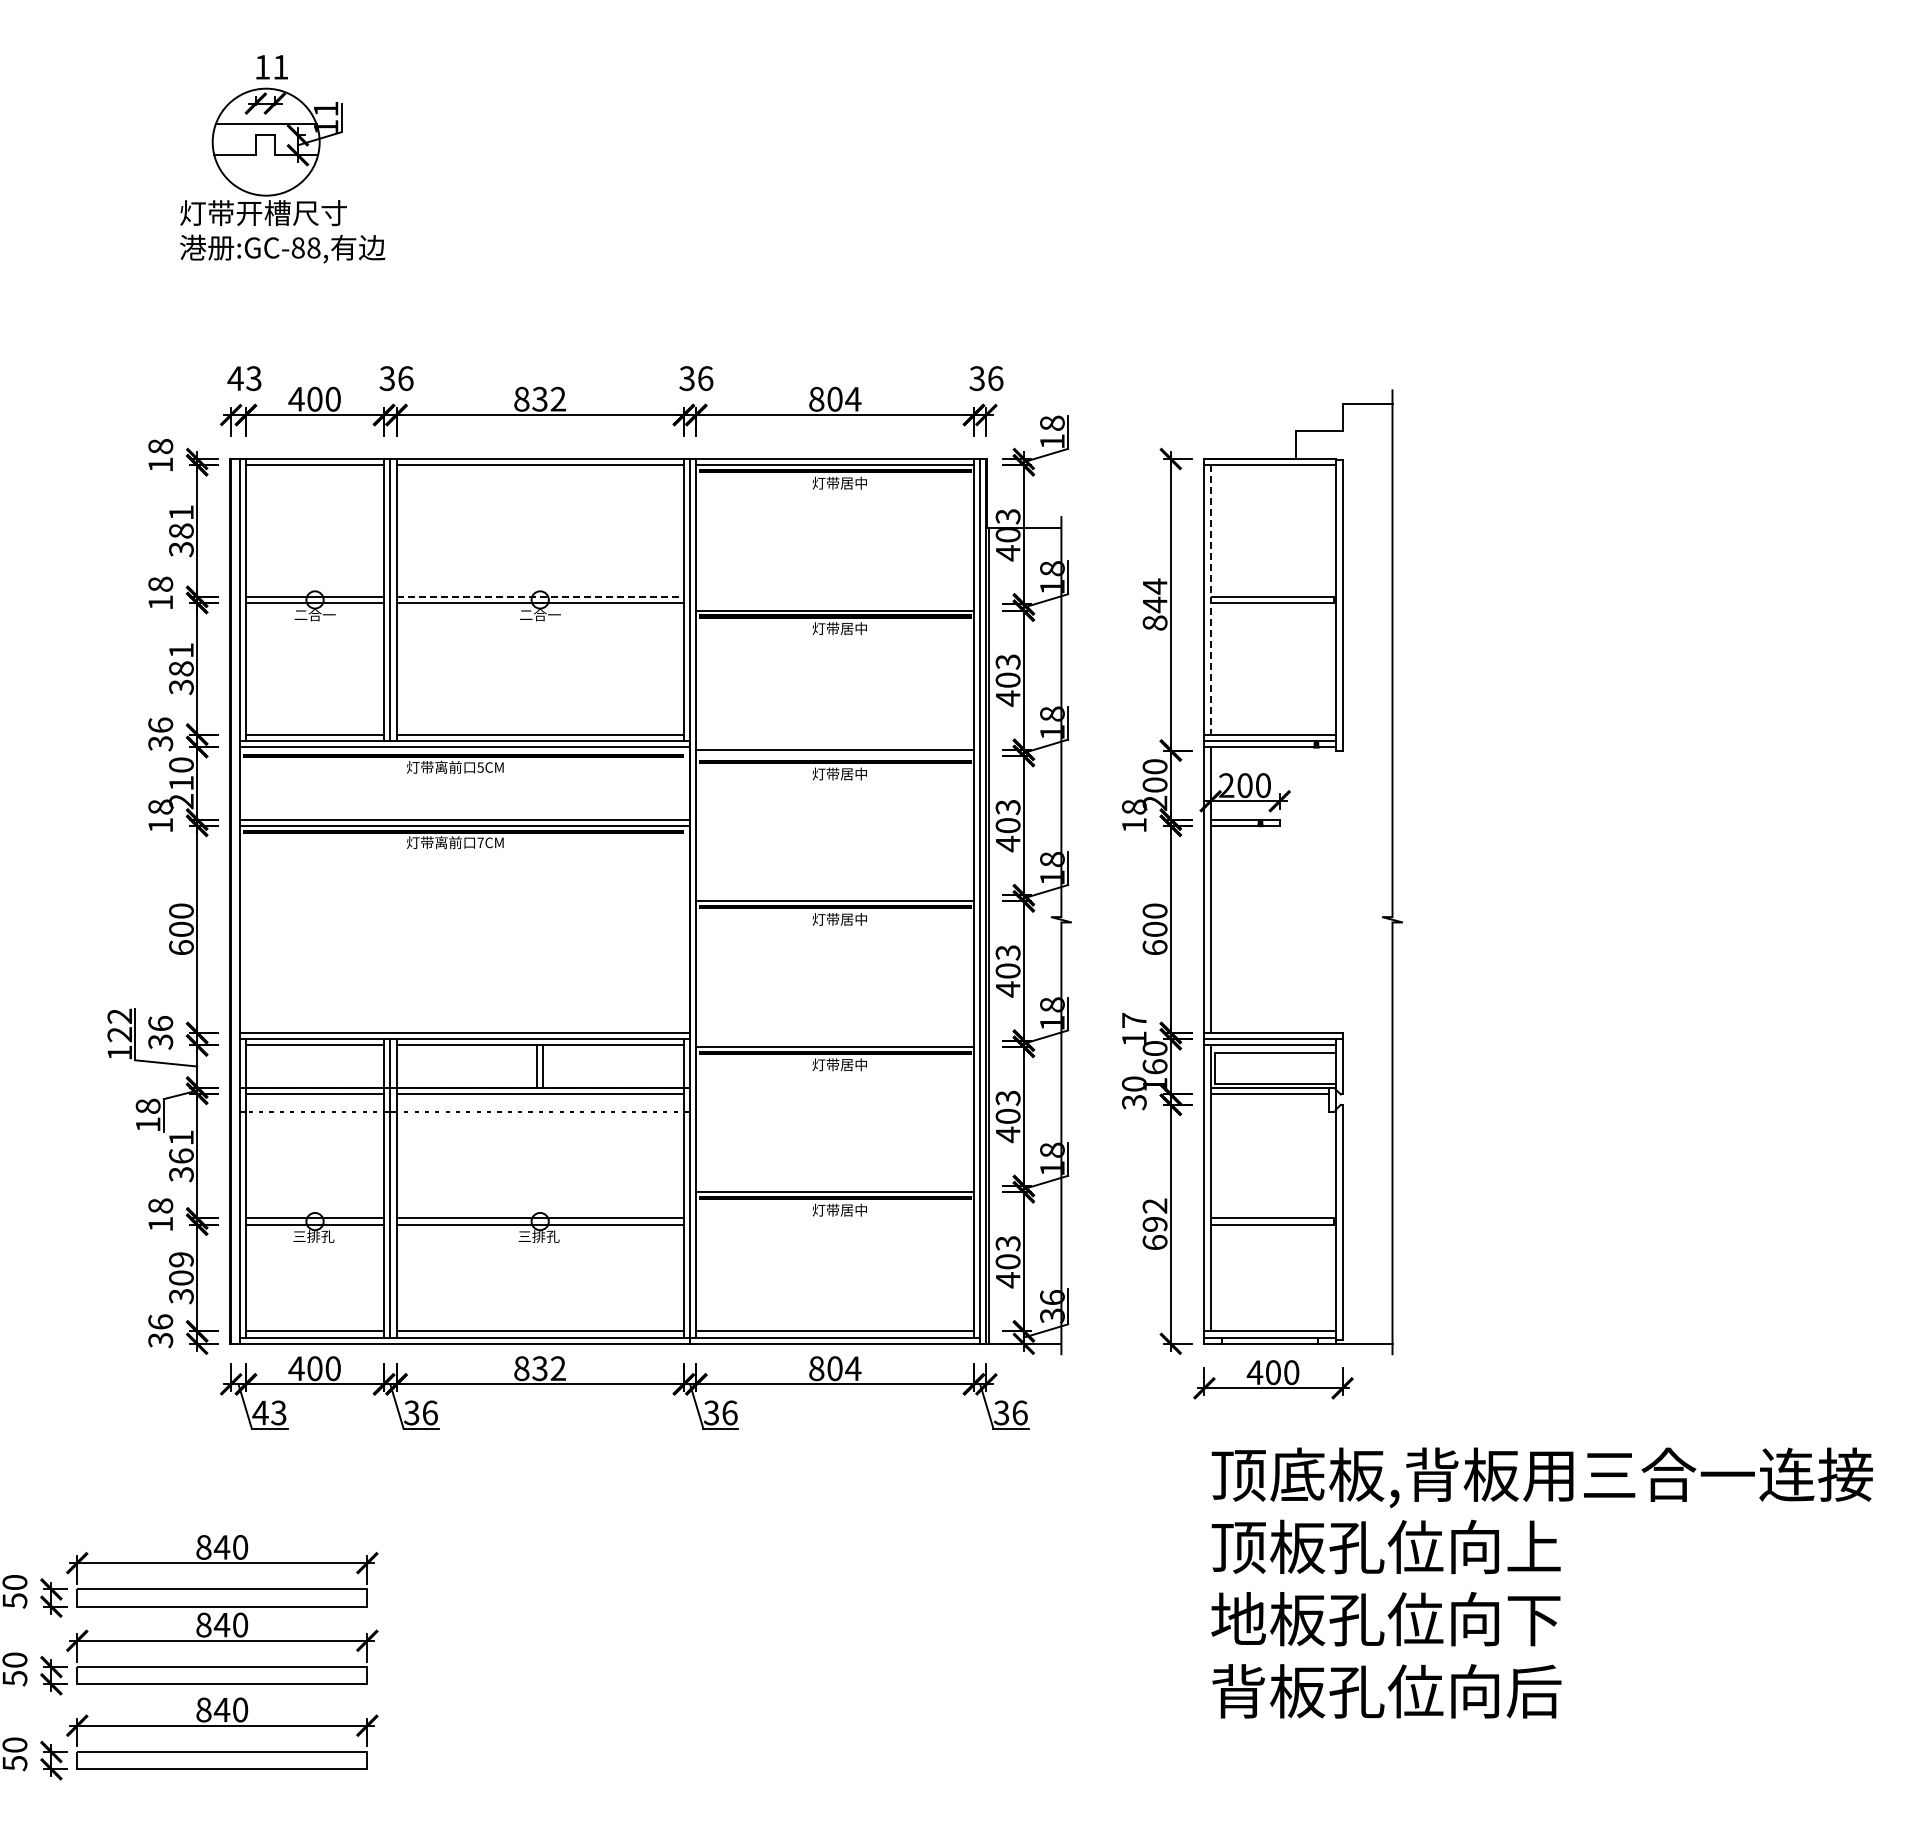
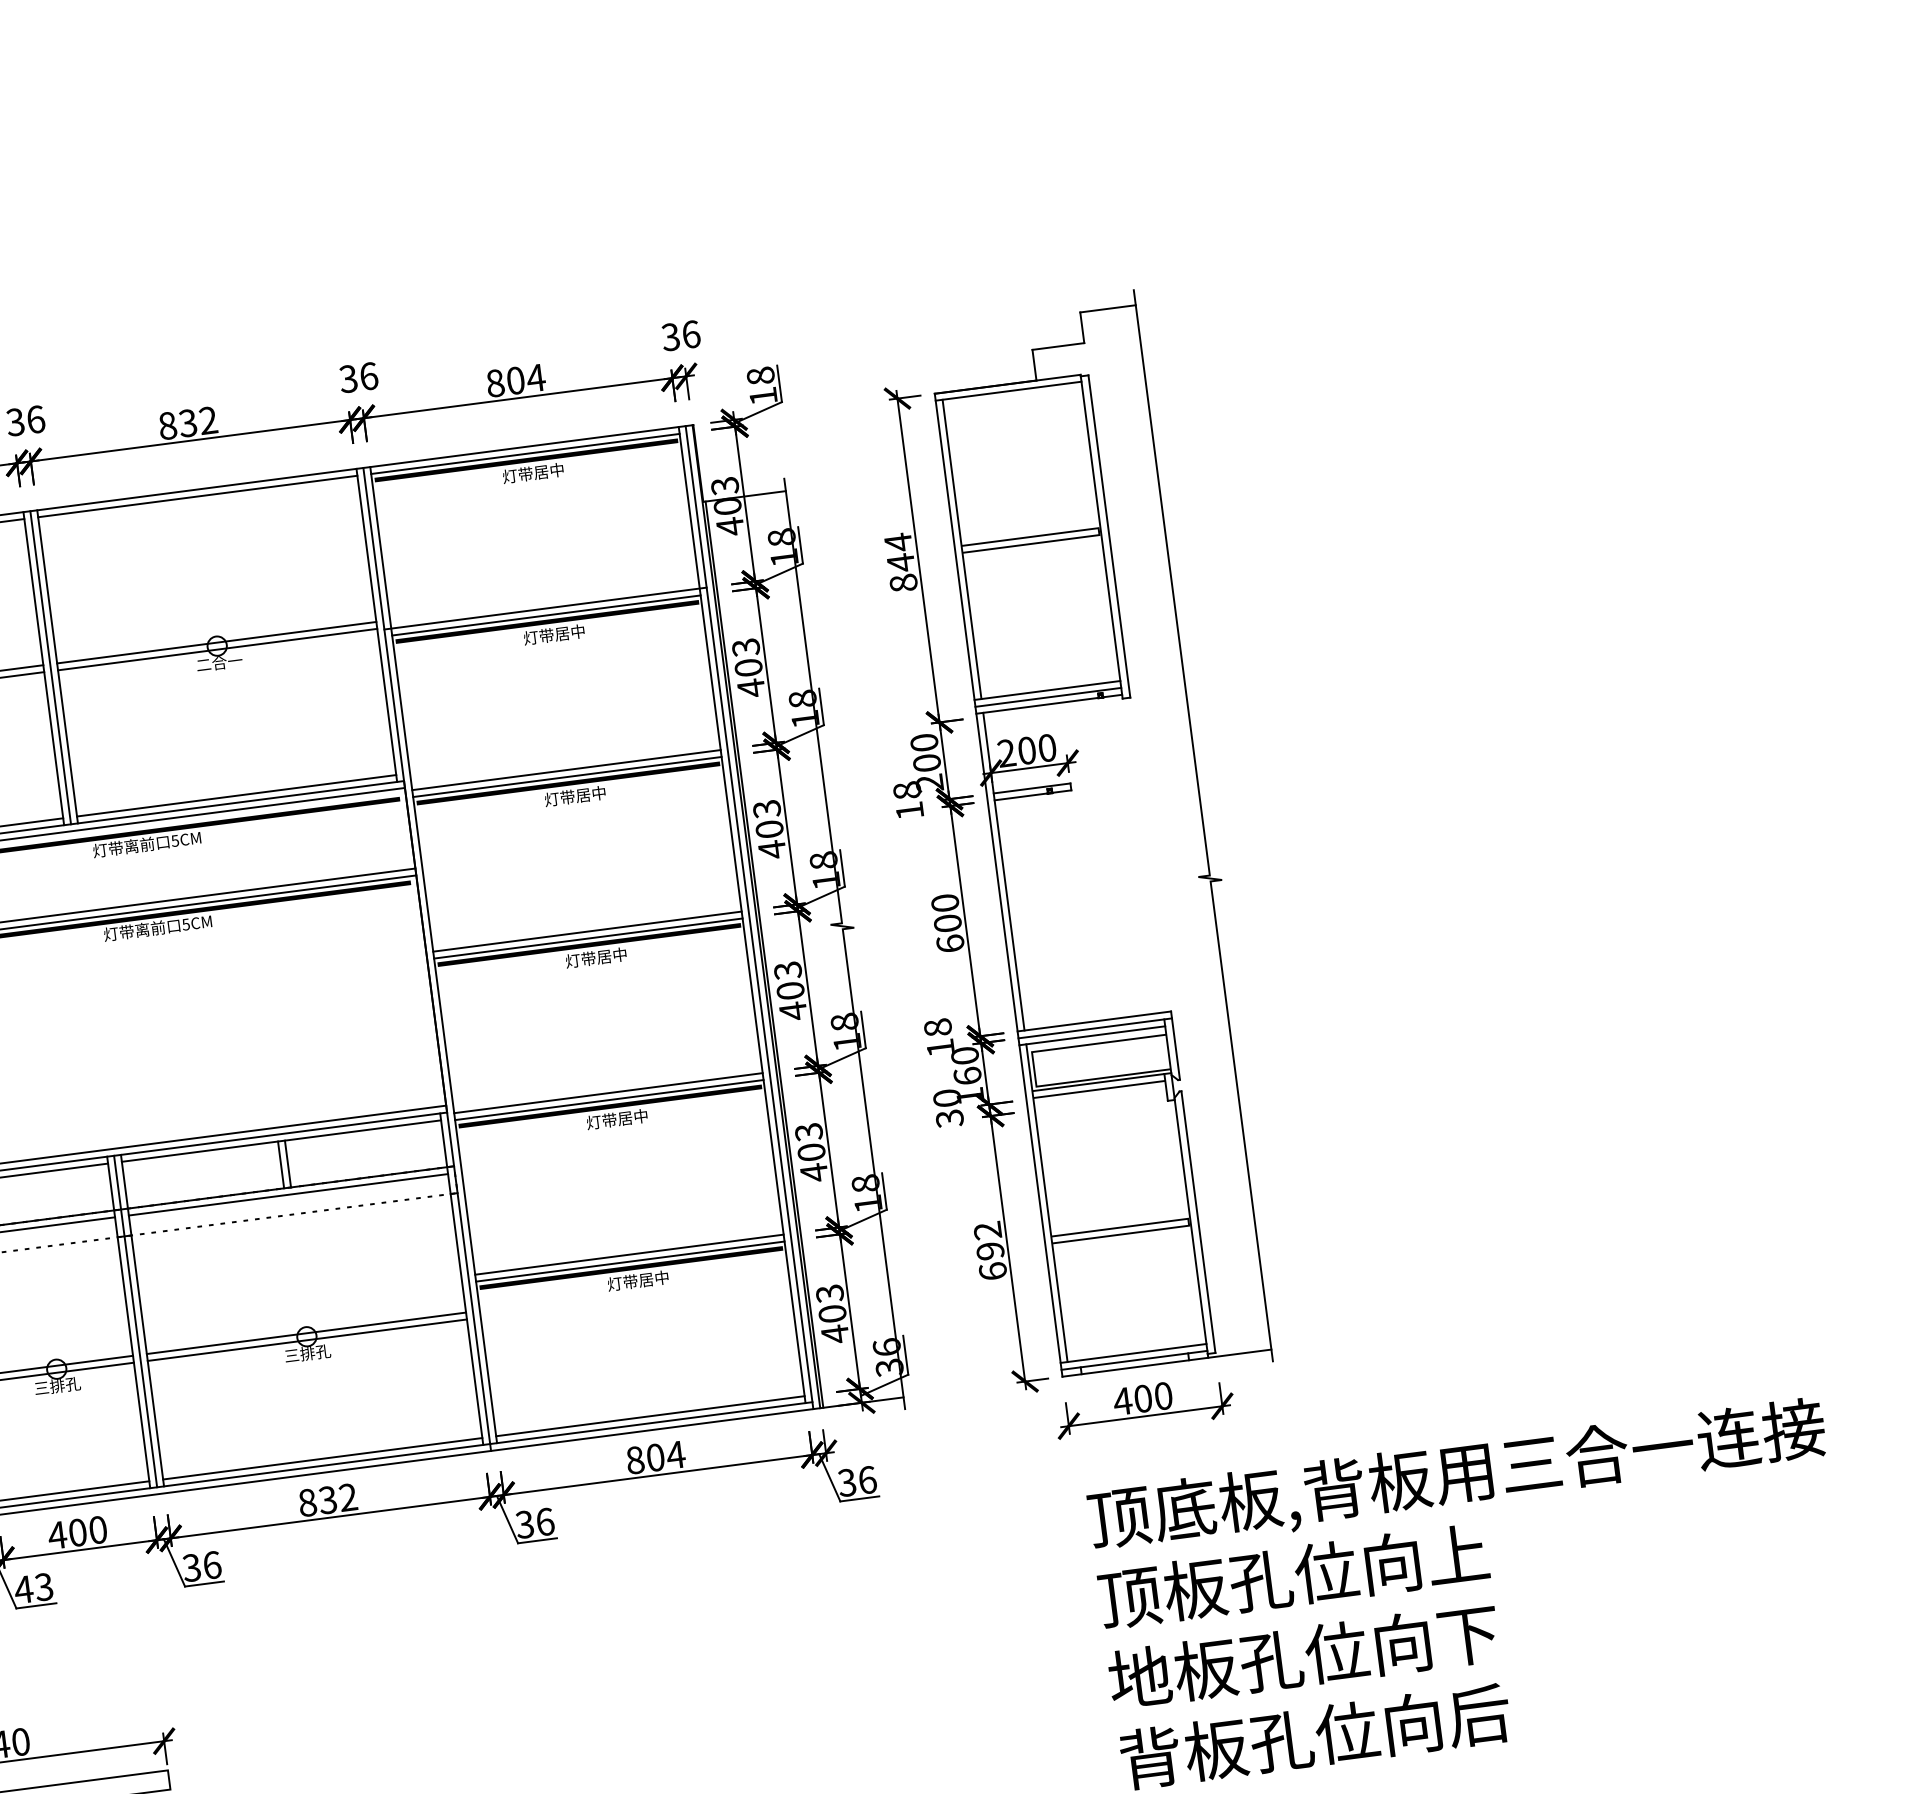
line: (540, 596) -> (217, 642), dashed -> solid
line: (1210, 599) -> (961, 548), dashed -> solid
line: (835, 604) -> (545, 608), added
line: (834, 756) -> (566, 777), added
text: (480, 842) -> (185, 924), 7CM -> 5CM
line: (834, 895) -> (586, 932), added
text: (1134, 1020) -> (938, 1027), 17 -> 18
line: (834, 1040) -> (607, 1093), added
line: (834, 1186) -> (628, 1255), added

